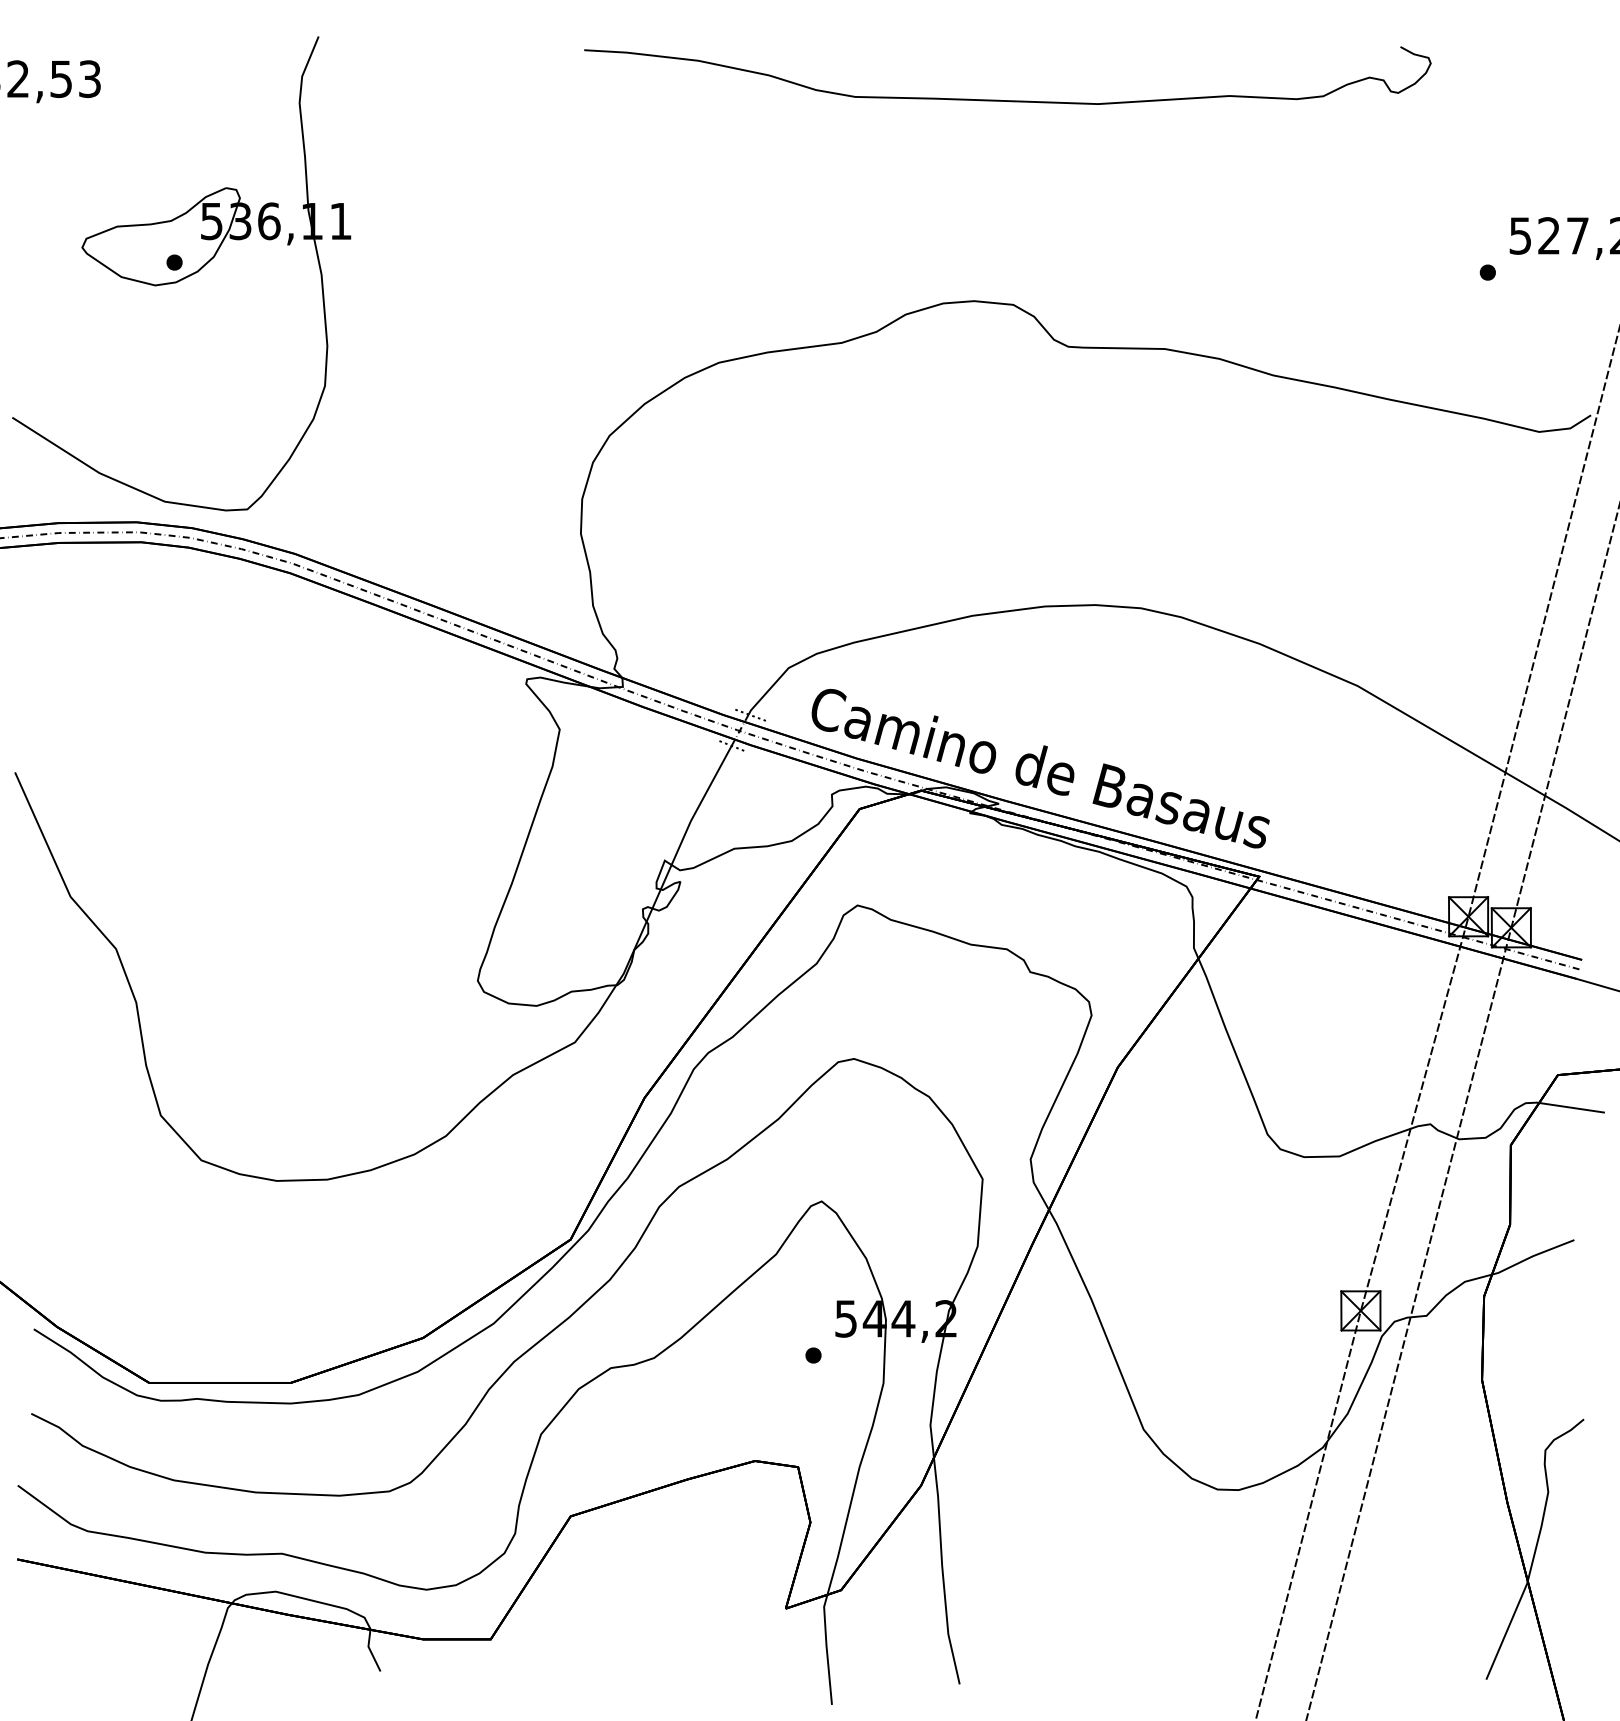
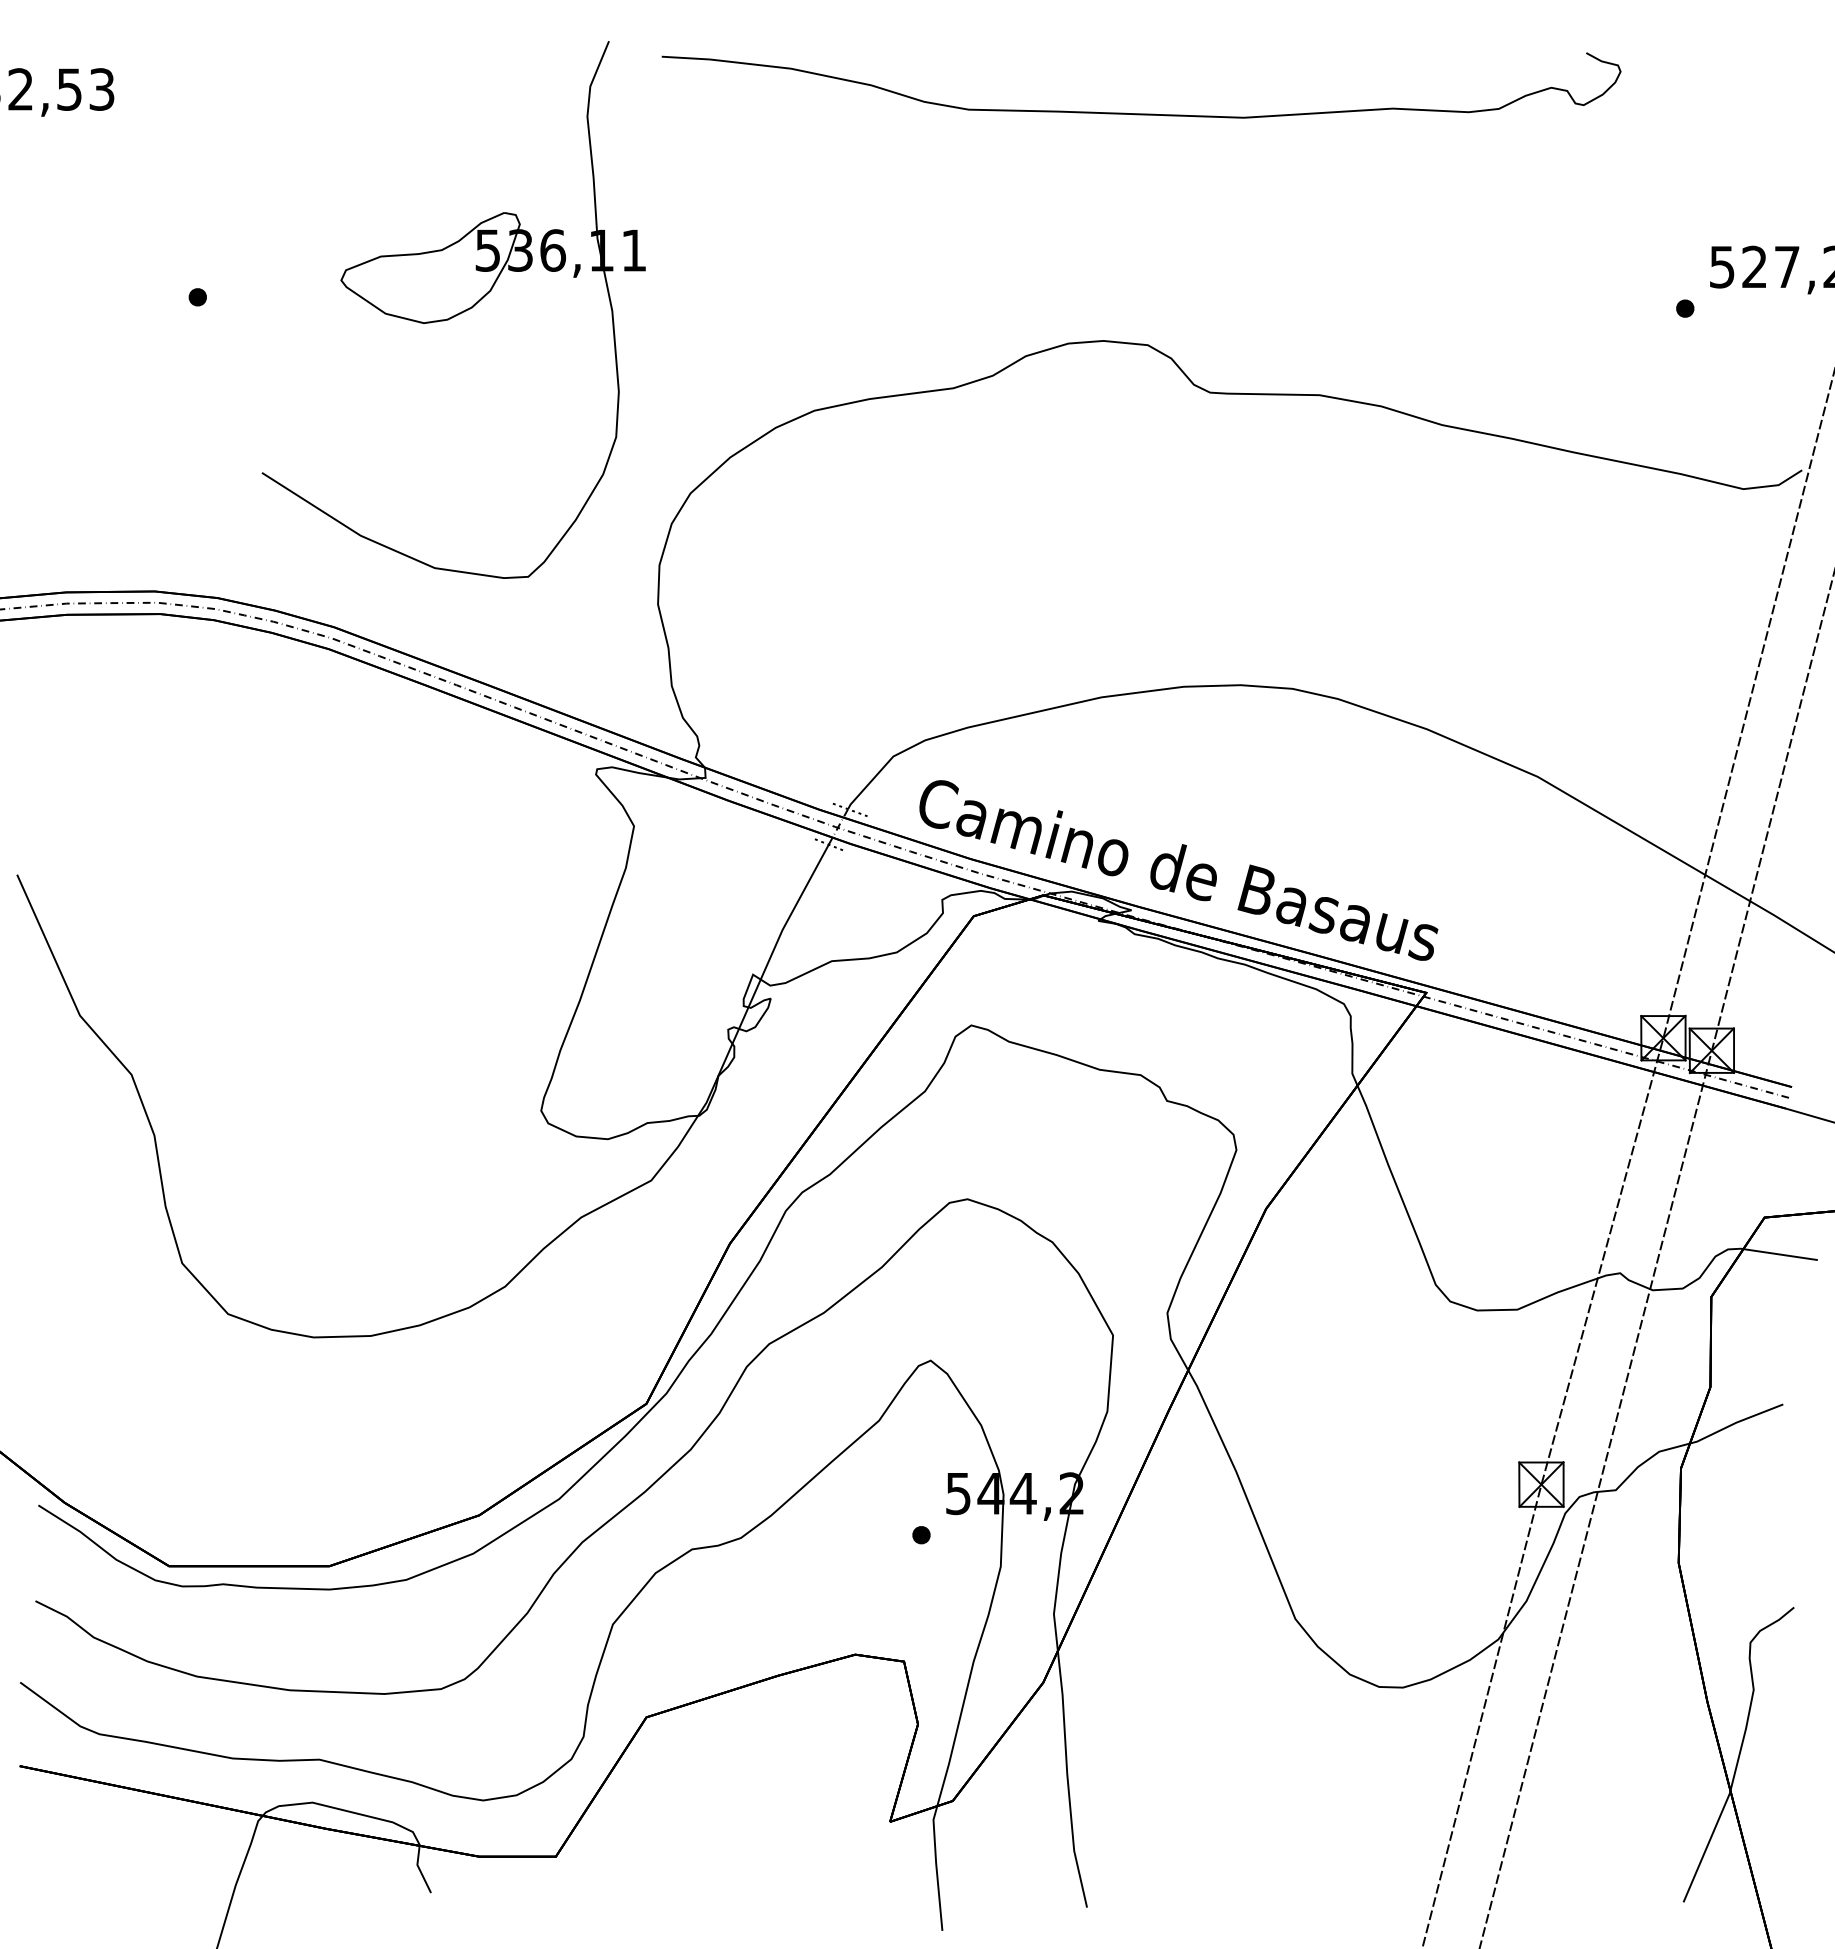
part: (181, 273) -> (453, 309), moved

